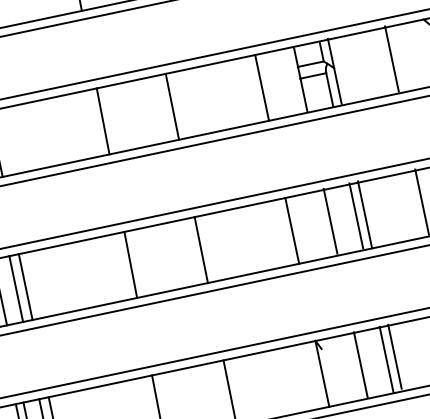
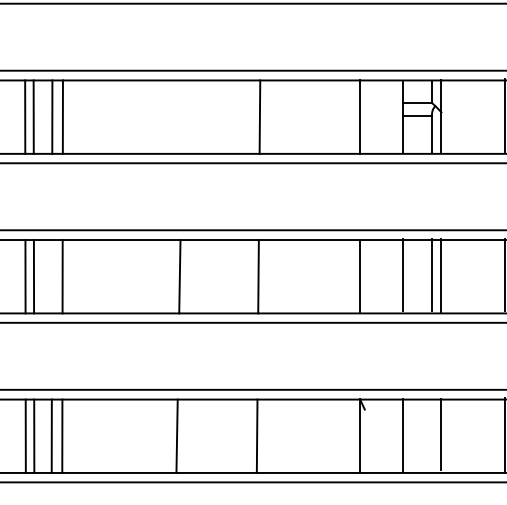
line: (102, 120) -> (182, 116), removed
line: (16, 288) -> (52, 276), removed
line: (386, 358) -> (431, 434), removed

